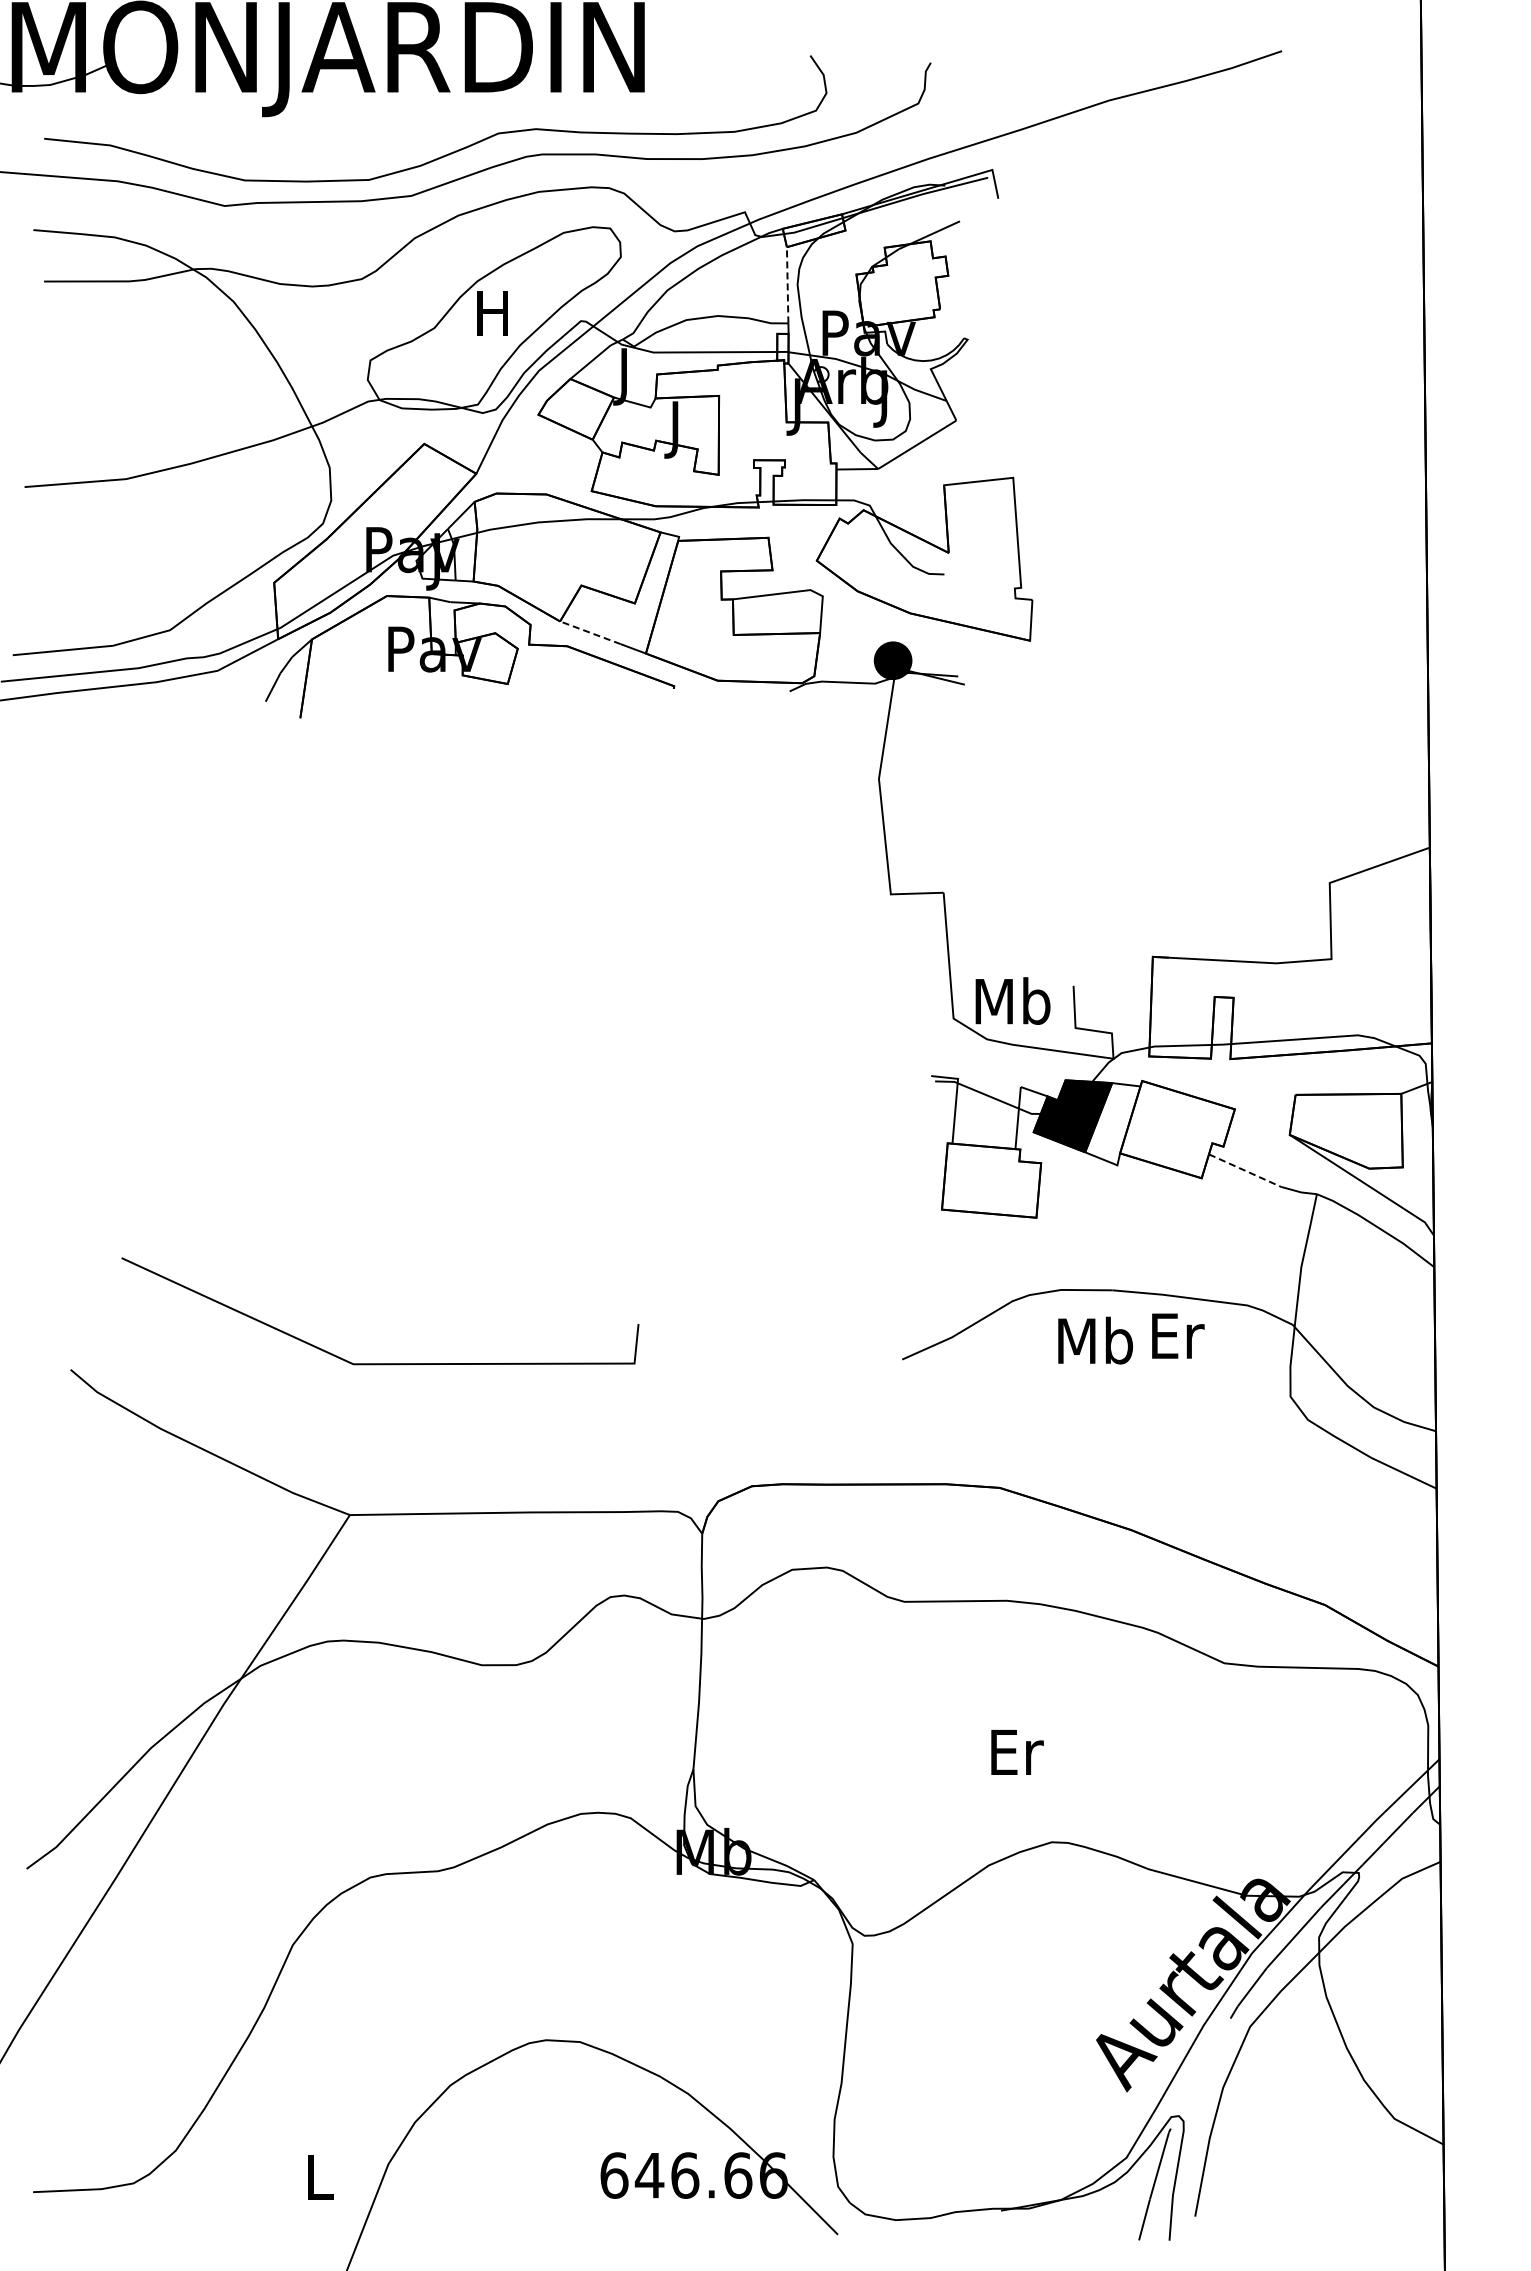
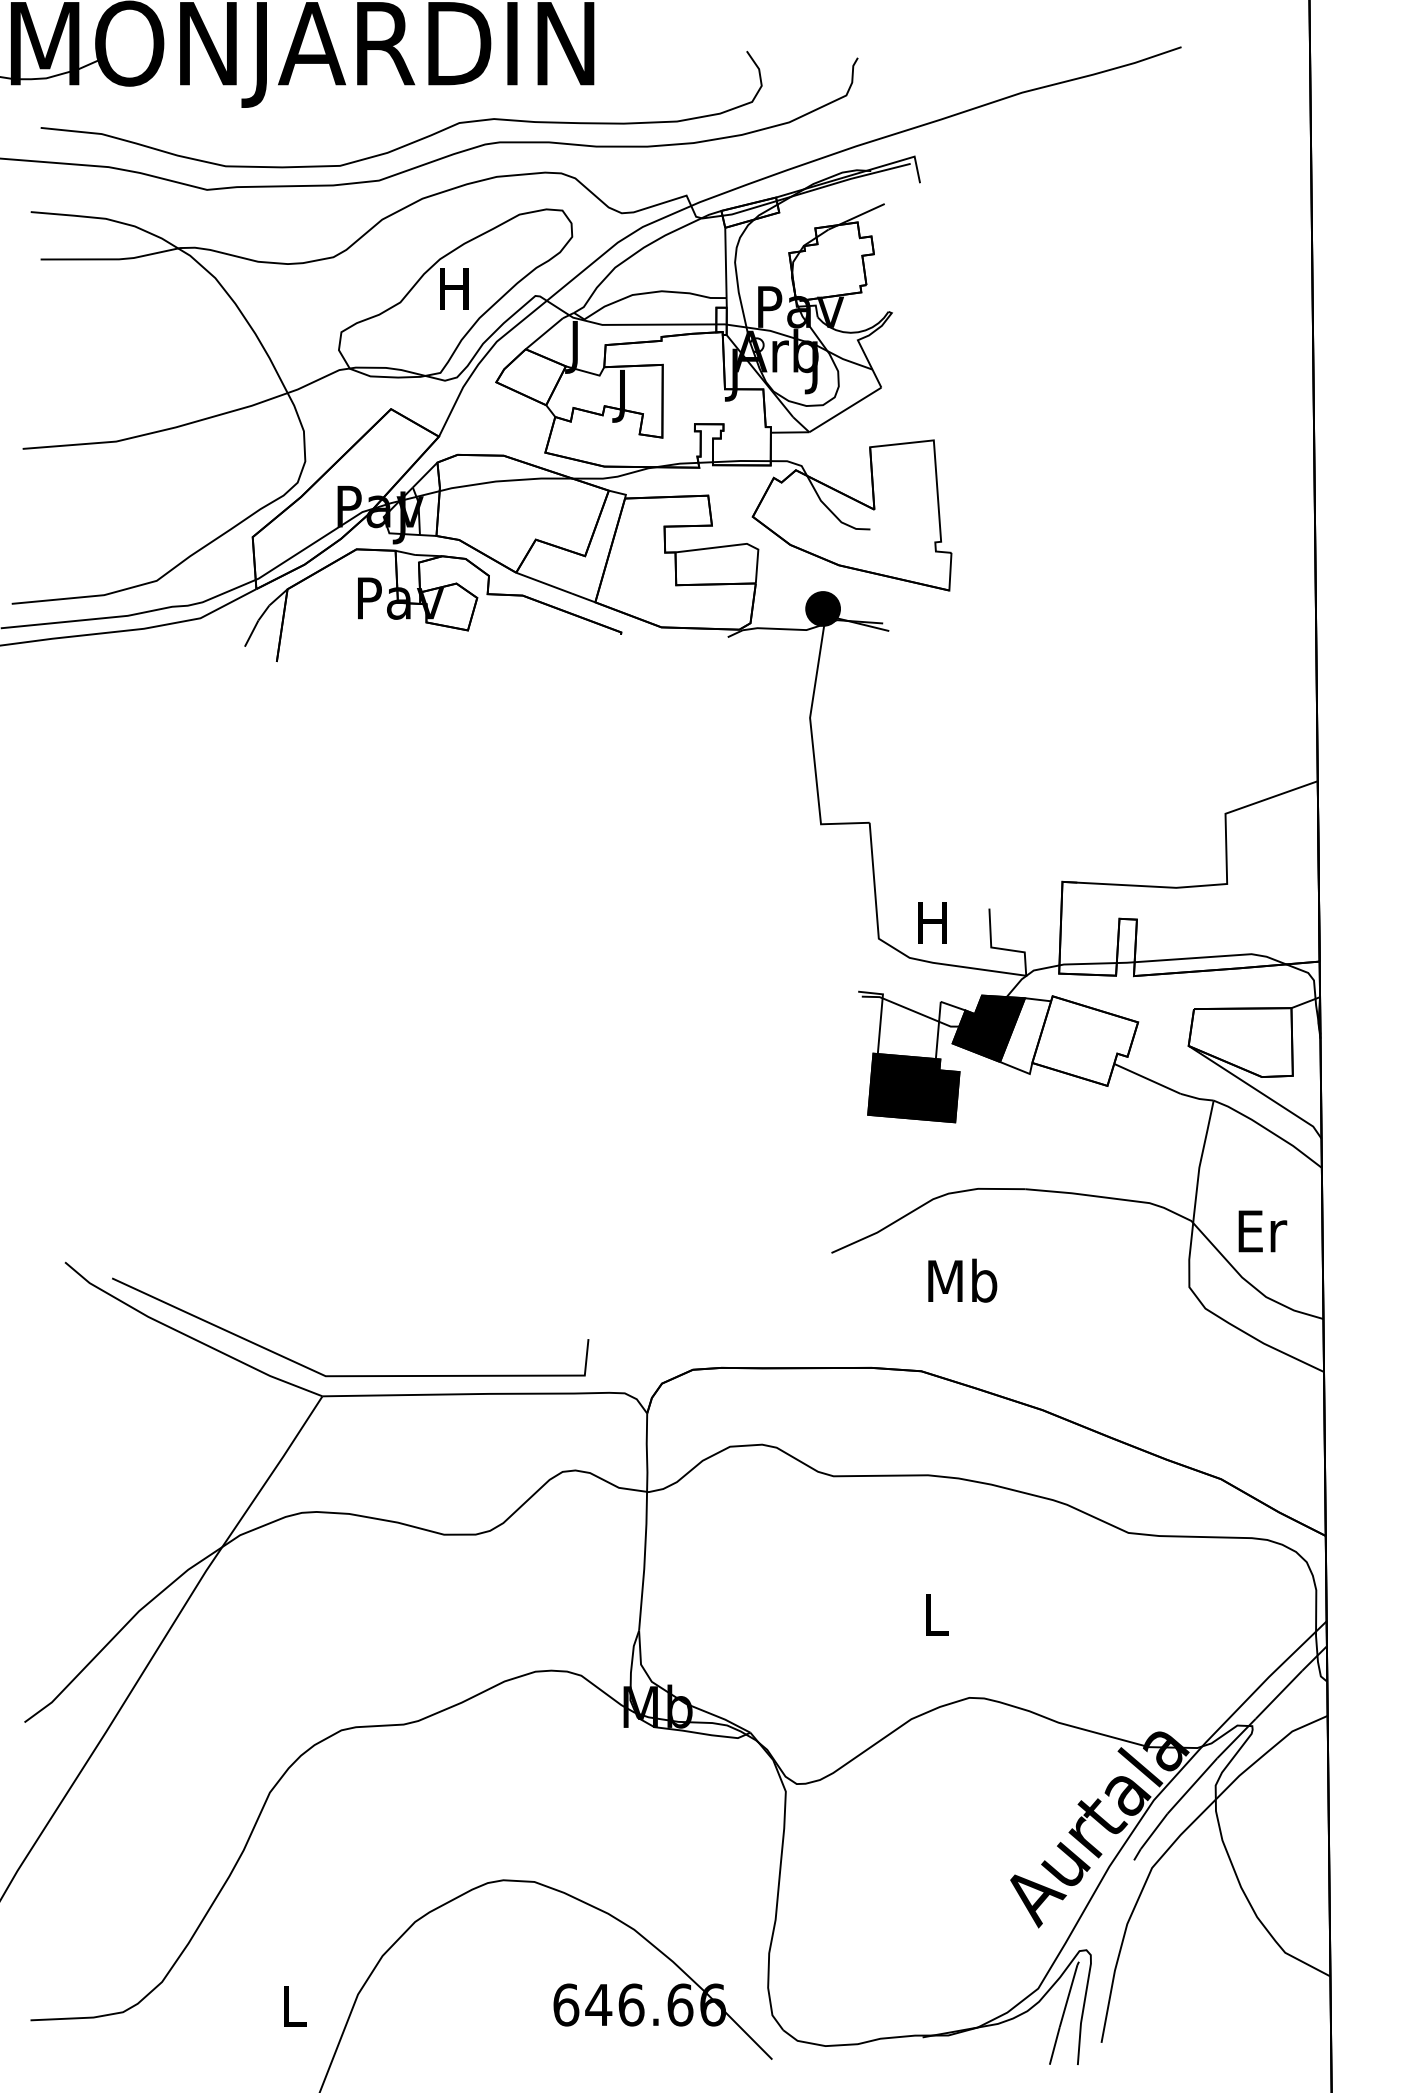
line: (787, 284) -> (725, 262), dashed -> solid
line: (589, 632) -> (543, 582), dashed -> solid
text: (1012, 1000) -> (933, 922), Mb -> H
line: (1245, 1170) -> (1147, 1078), dashed -> solid
fill: (991, 1180) -> (913, 1087), added
text: (1178, 1335) -> (1263, 1230), moved
text: (1095, 1340) -> (962, 1280), moved
line: (380, 1363) -> (350, 1375), moved
text: (1017, 1751) -> (937, 1614), Er -> L

